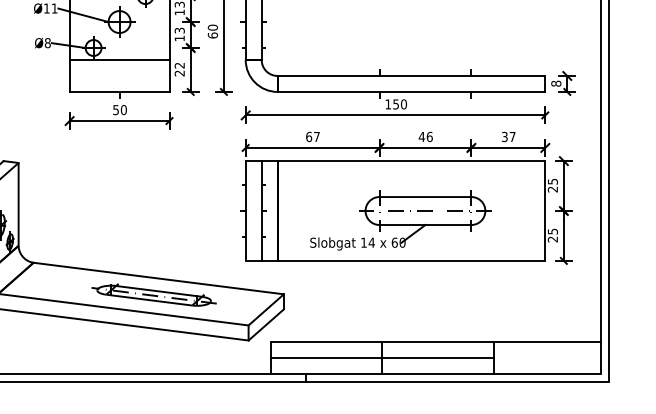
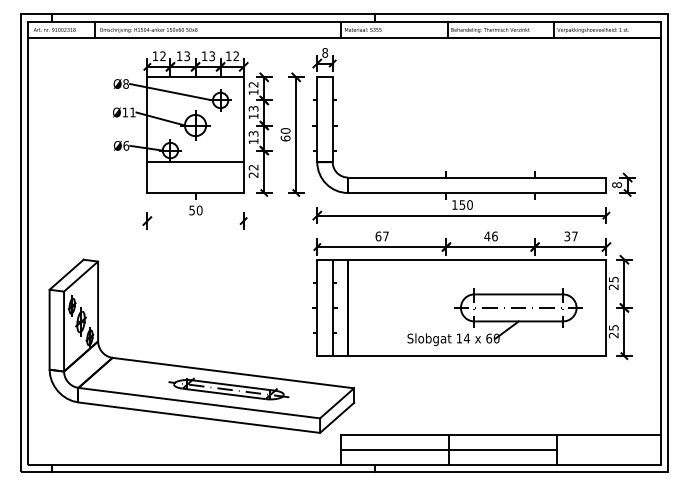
text: (48, 42) -> (126, 145), Ø8 -> Ø6
line: (119, 121) -> (195, 221), removed
part: (400, 219) -> (494, 316), moved

